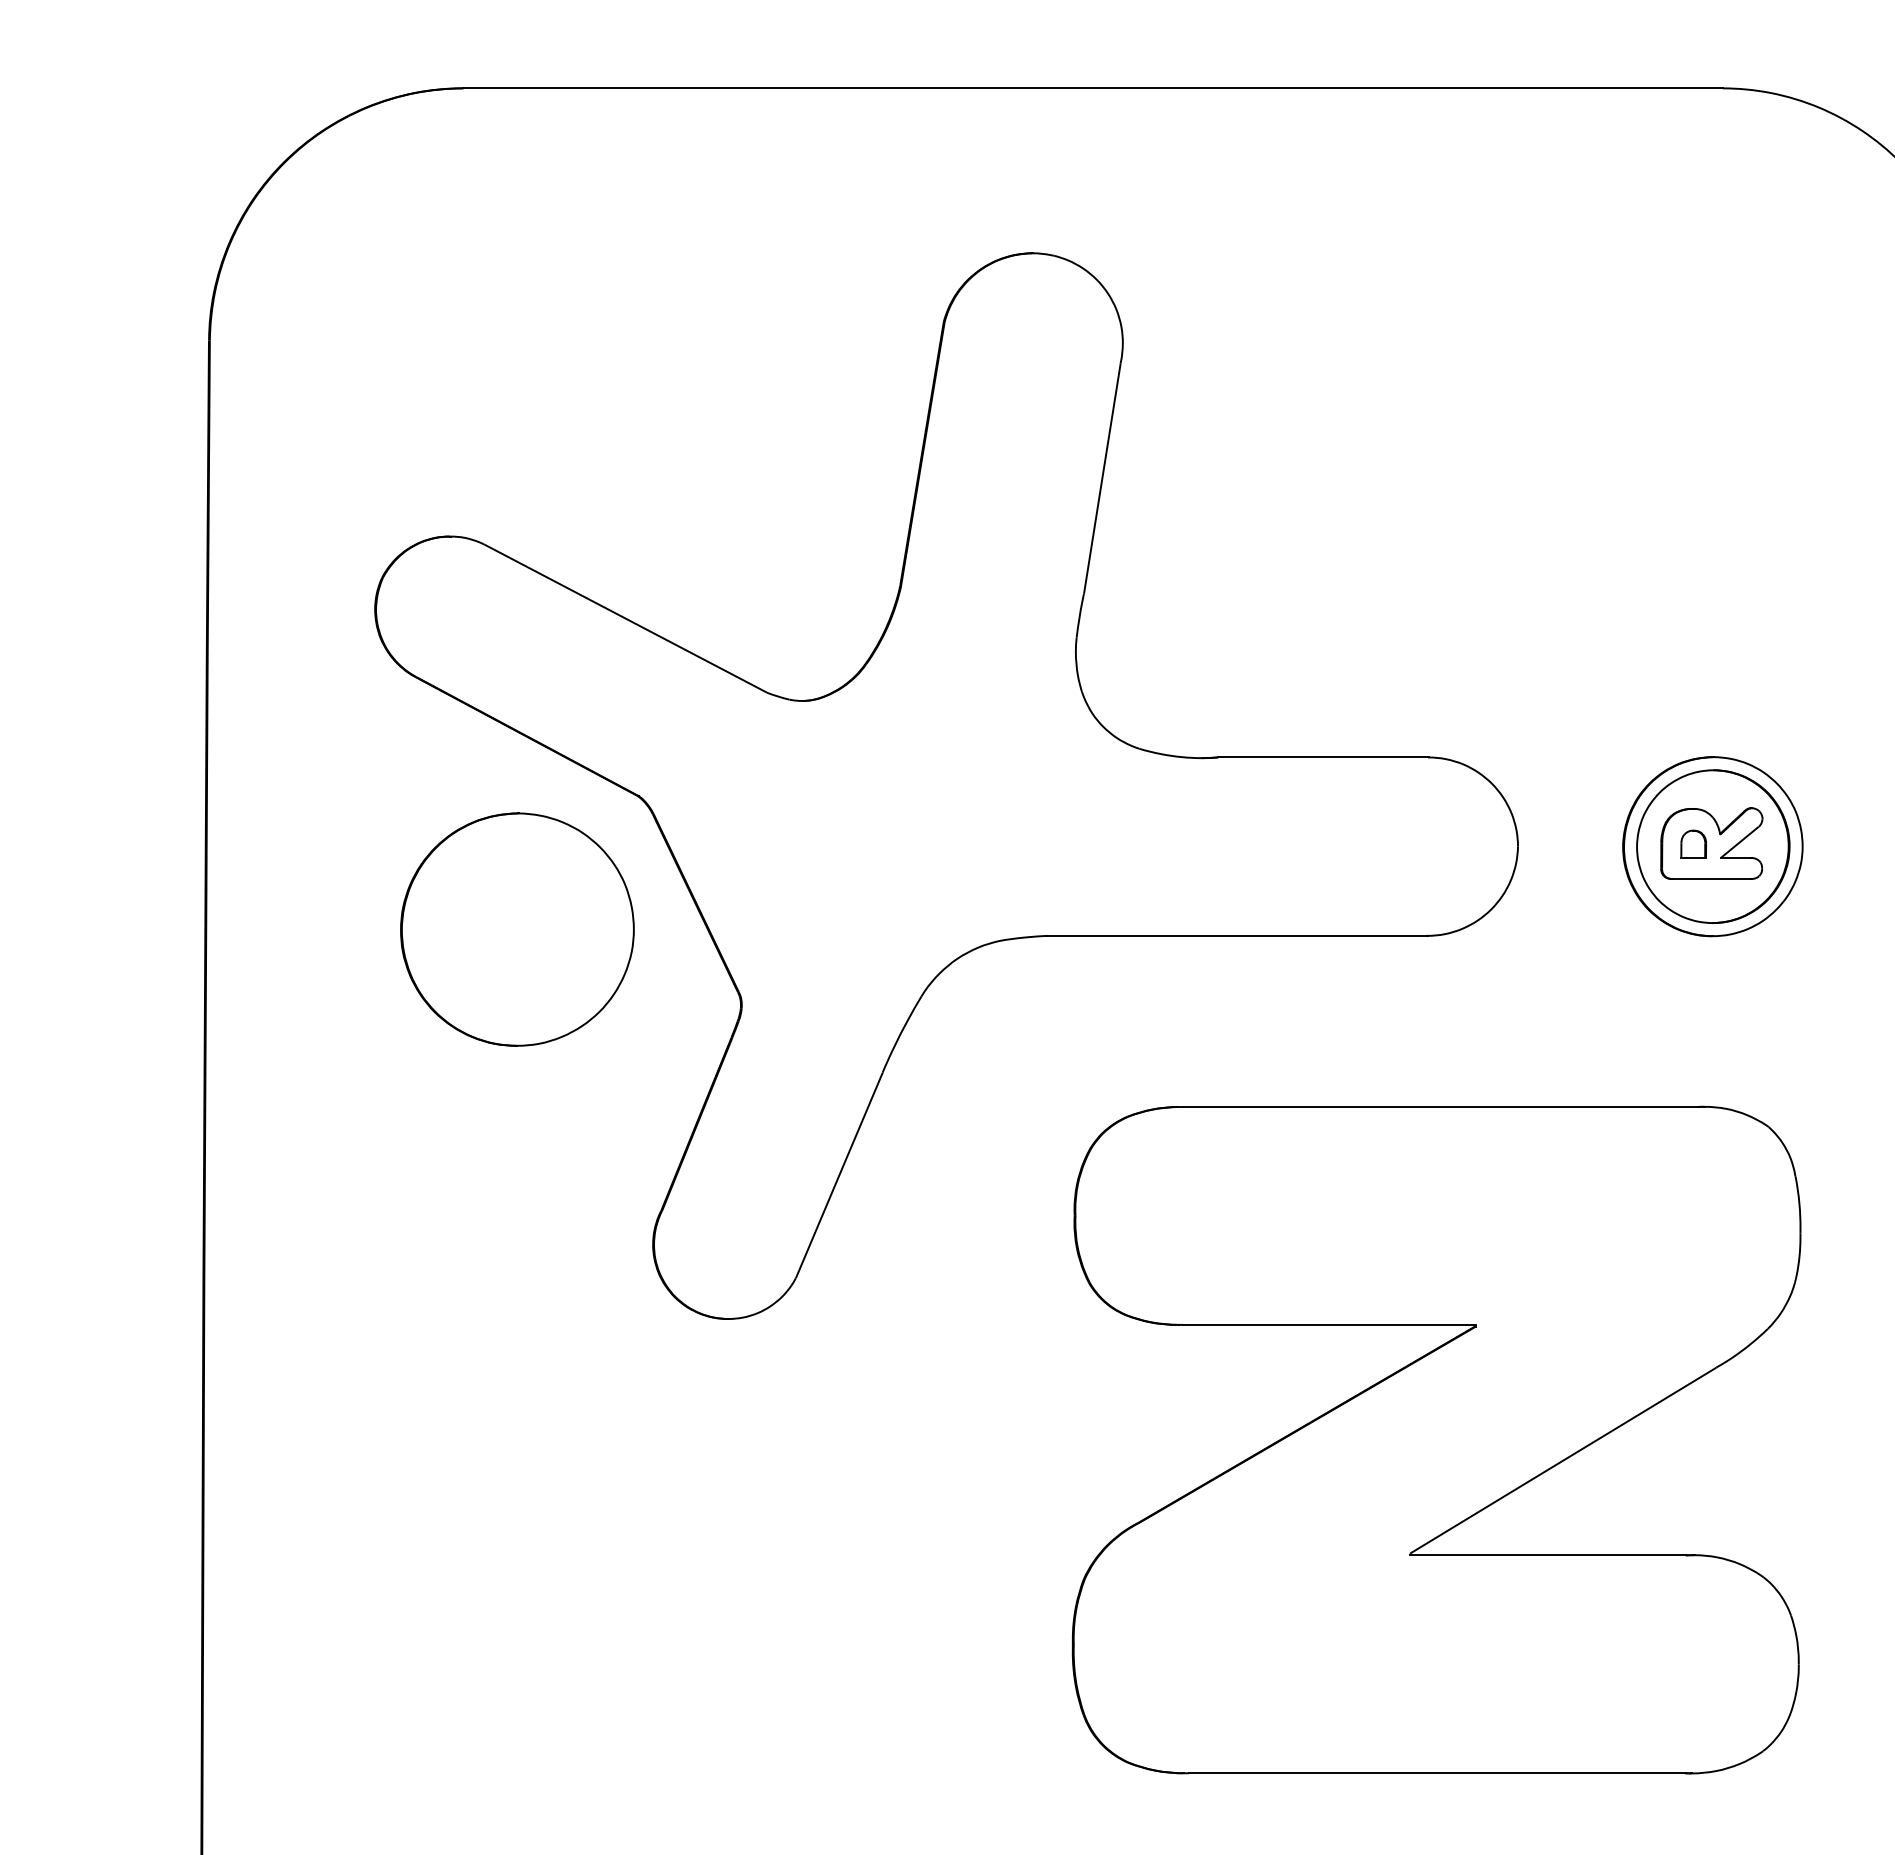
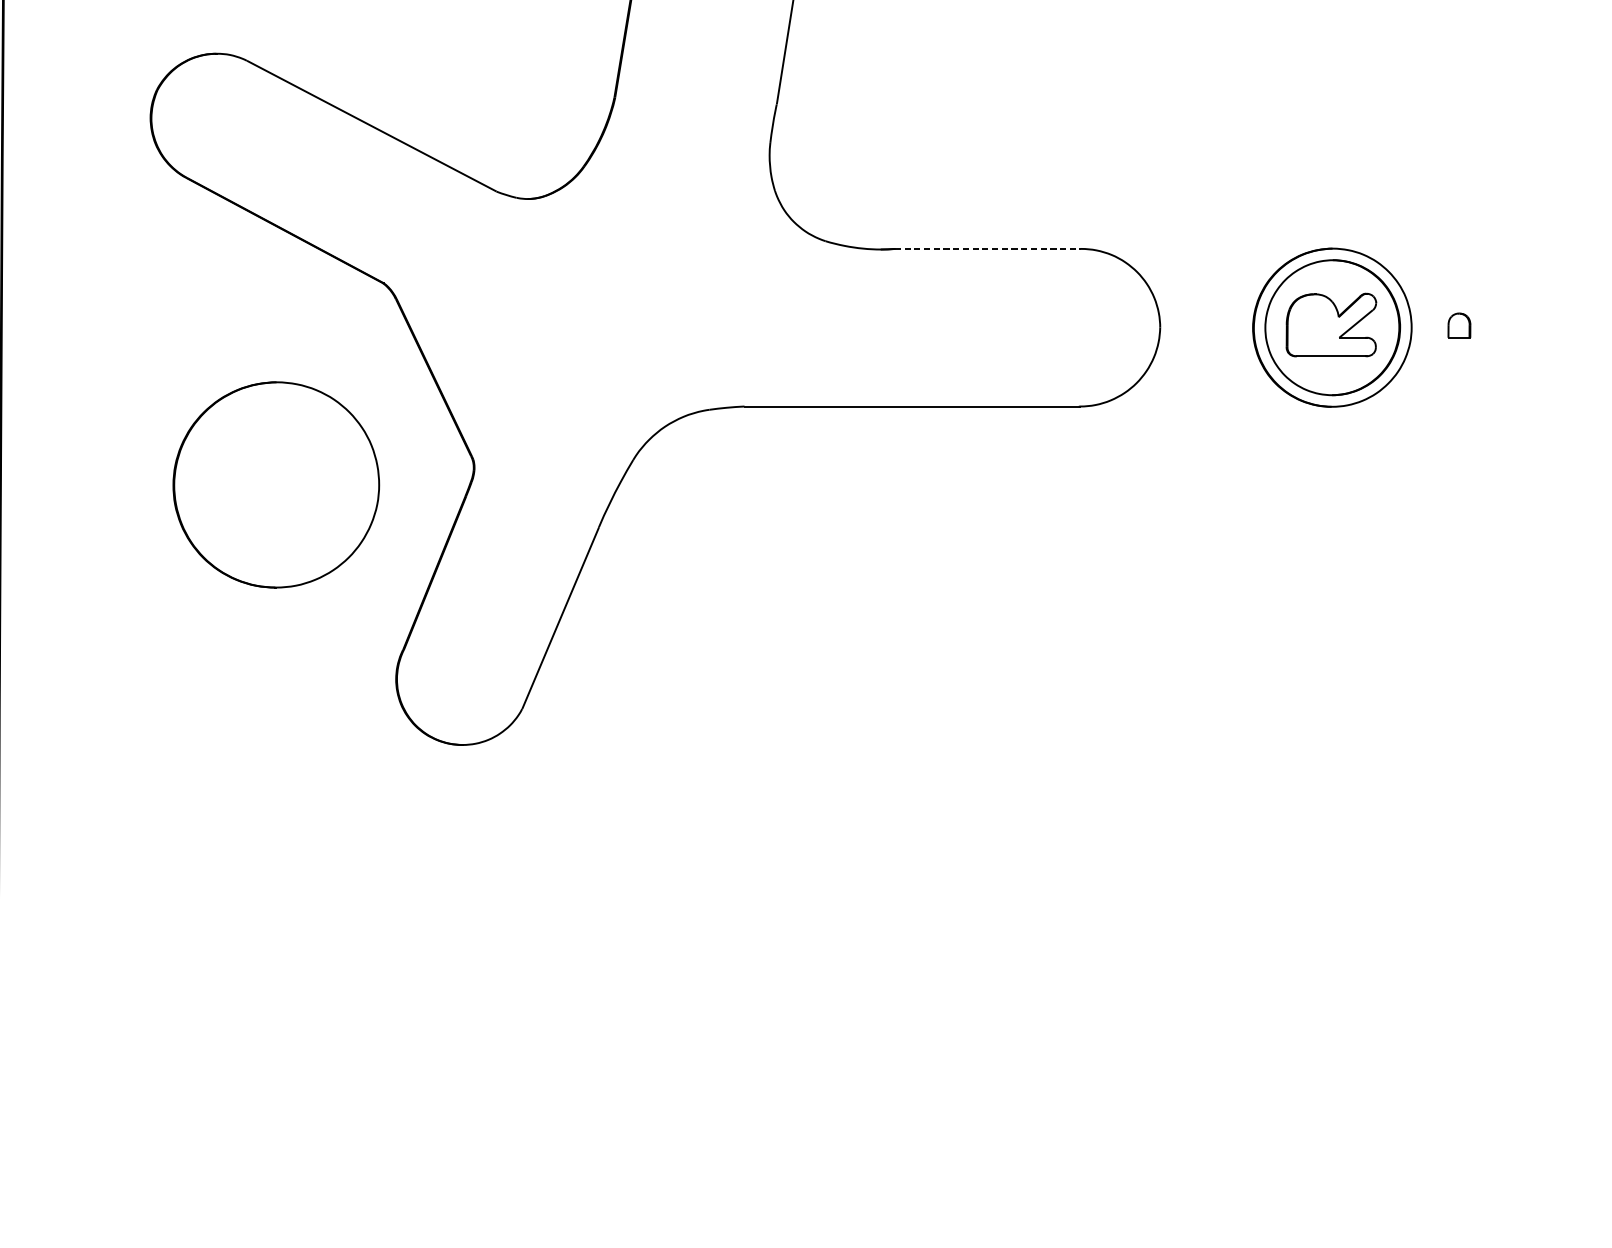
line: (1323, 757) -> (988, 248), solid -> dashed
part: (1693, 843) -> (1459, 324), moved
part: (517, 929) -> (276, 484), moved
part: (1436, 1439) -> (1088, 851), removed

